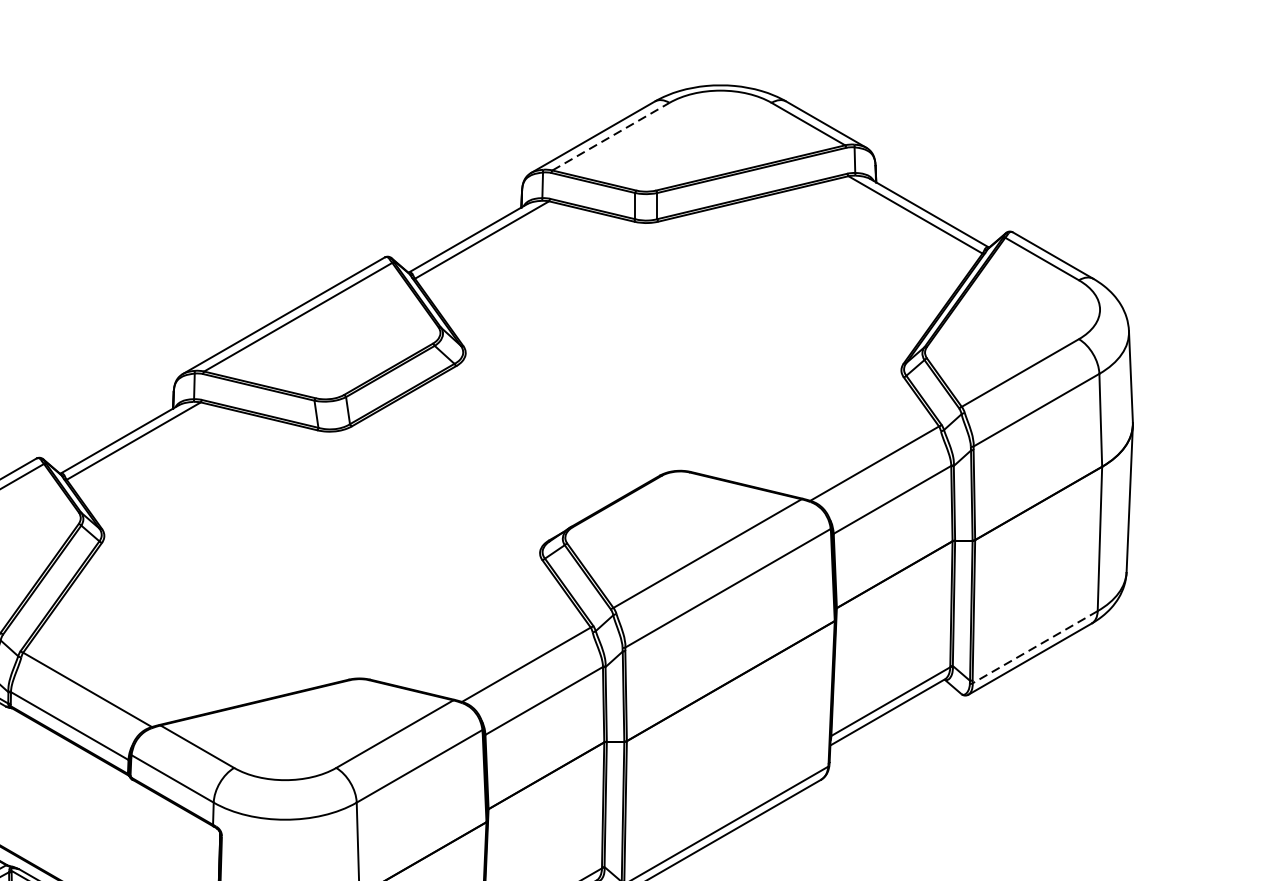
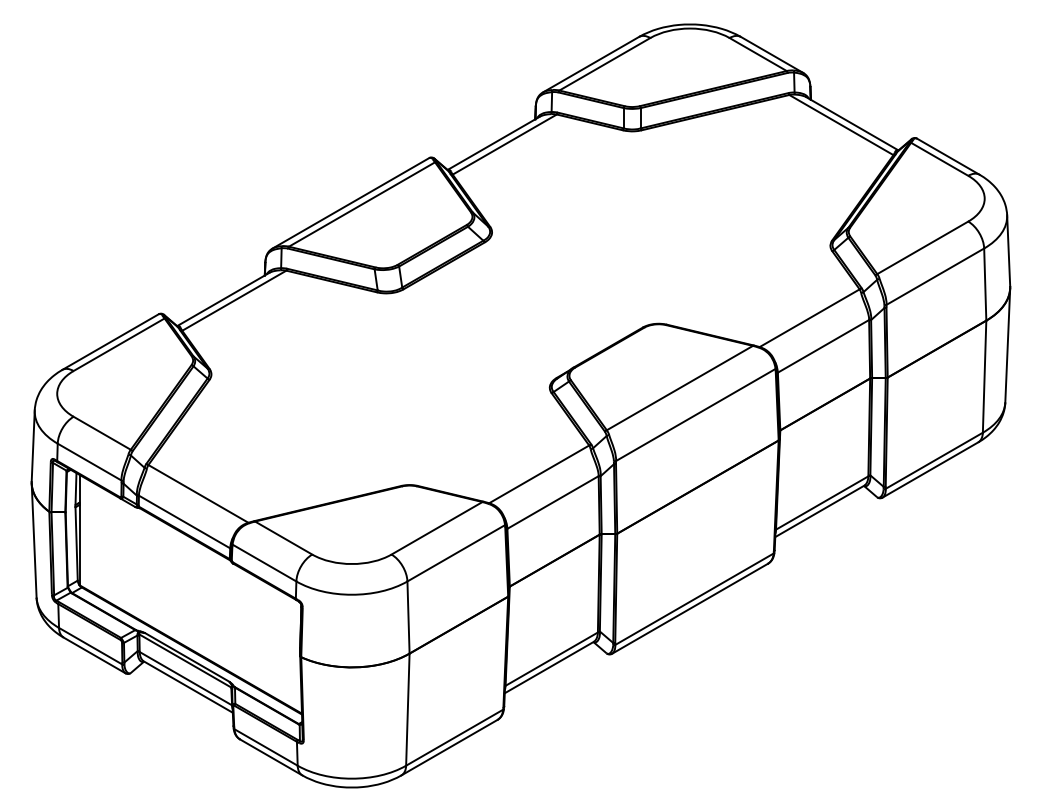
line: (610, 136) -> (604, 64), dashed -> solid
line: (1034, 648) -> (933, 461), dashed -> solid

